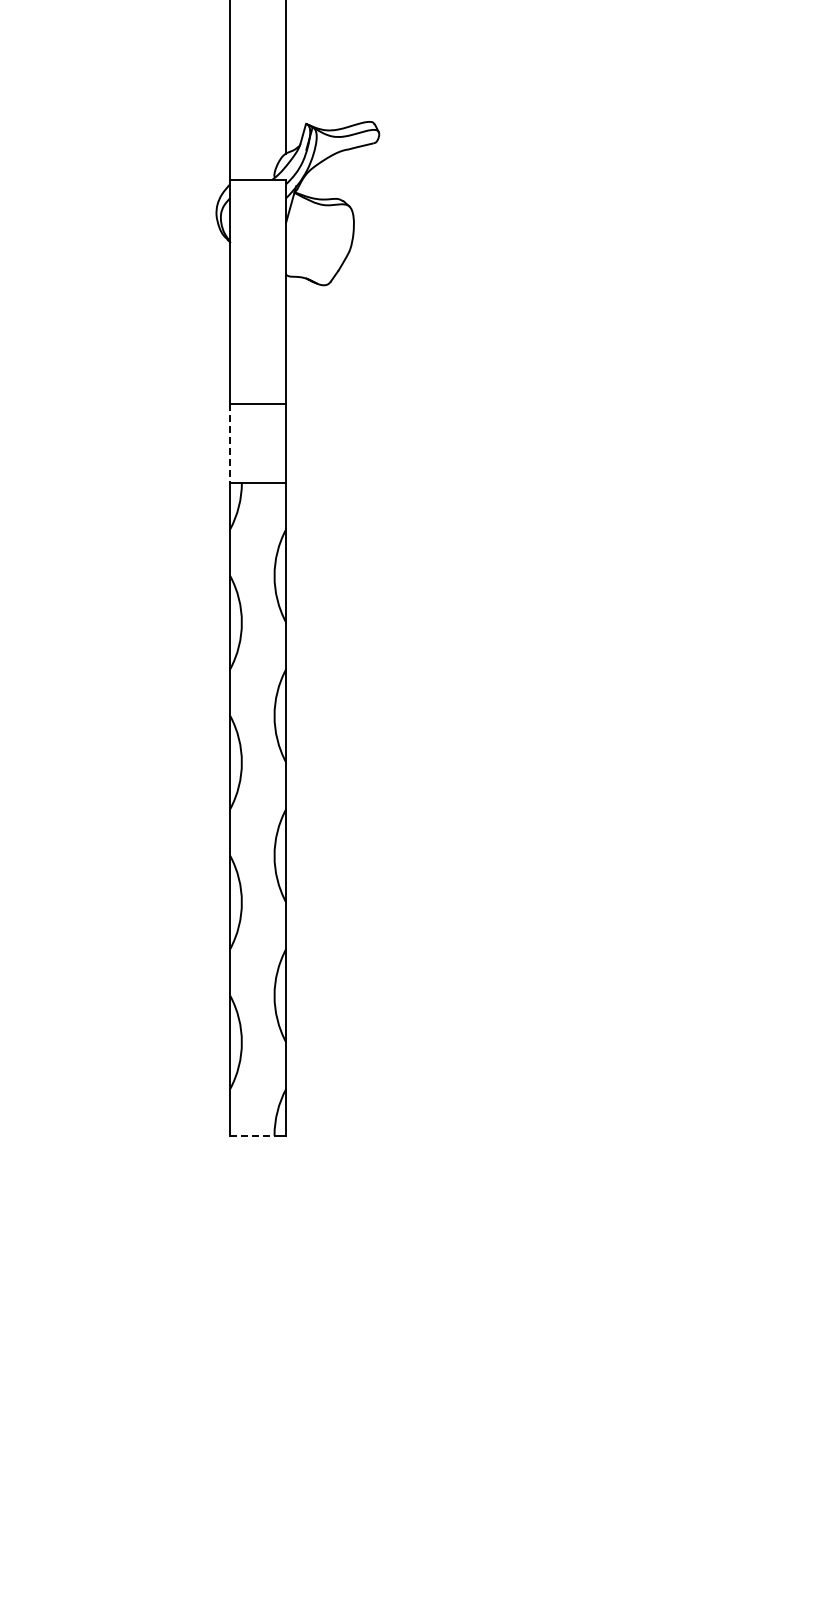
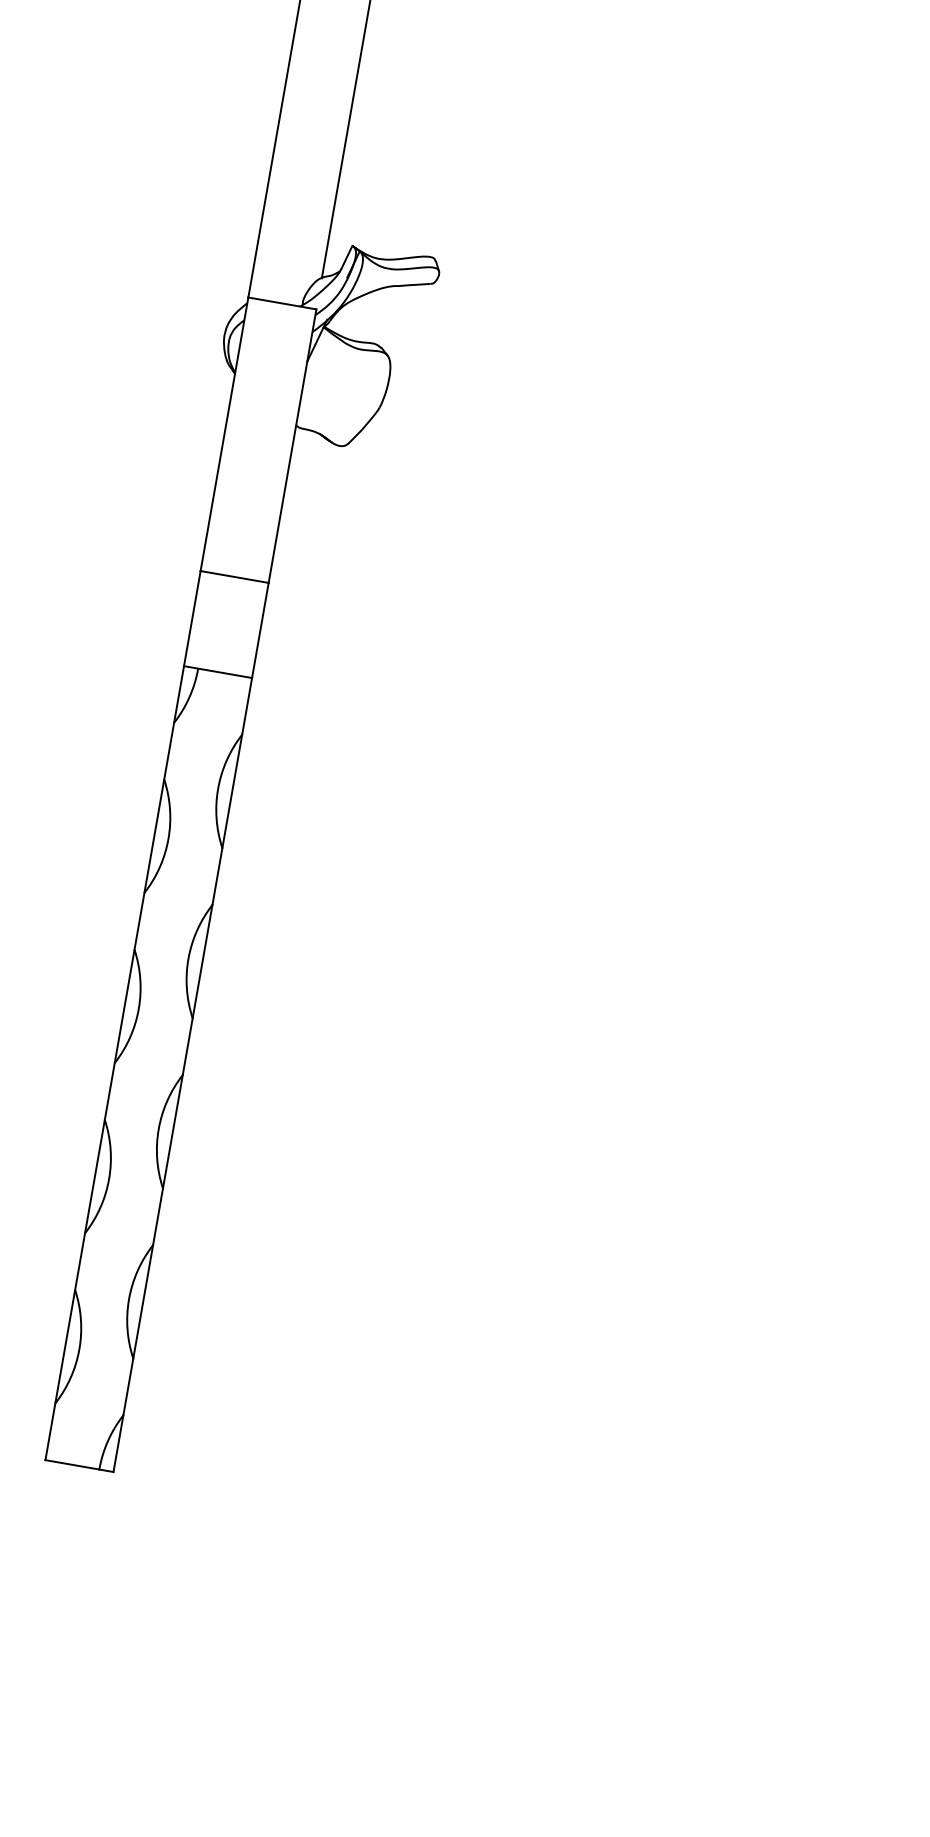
line: (230, 444) -> (192, 619), dashed -> solid
line: (252, 1135) -> (72, 1464), dashed -> solid

